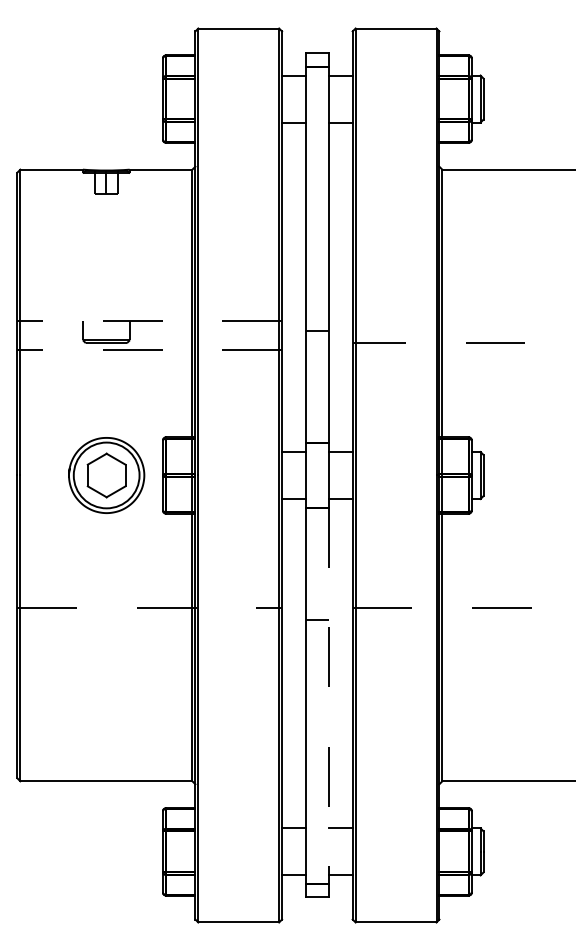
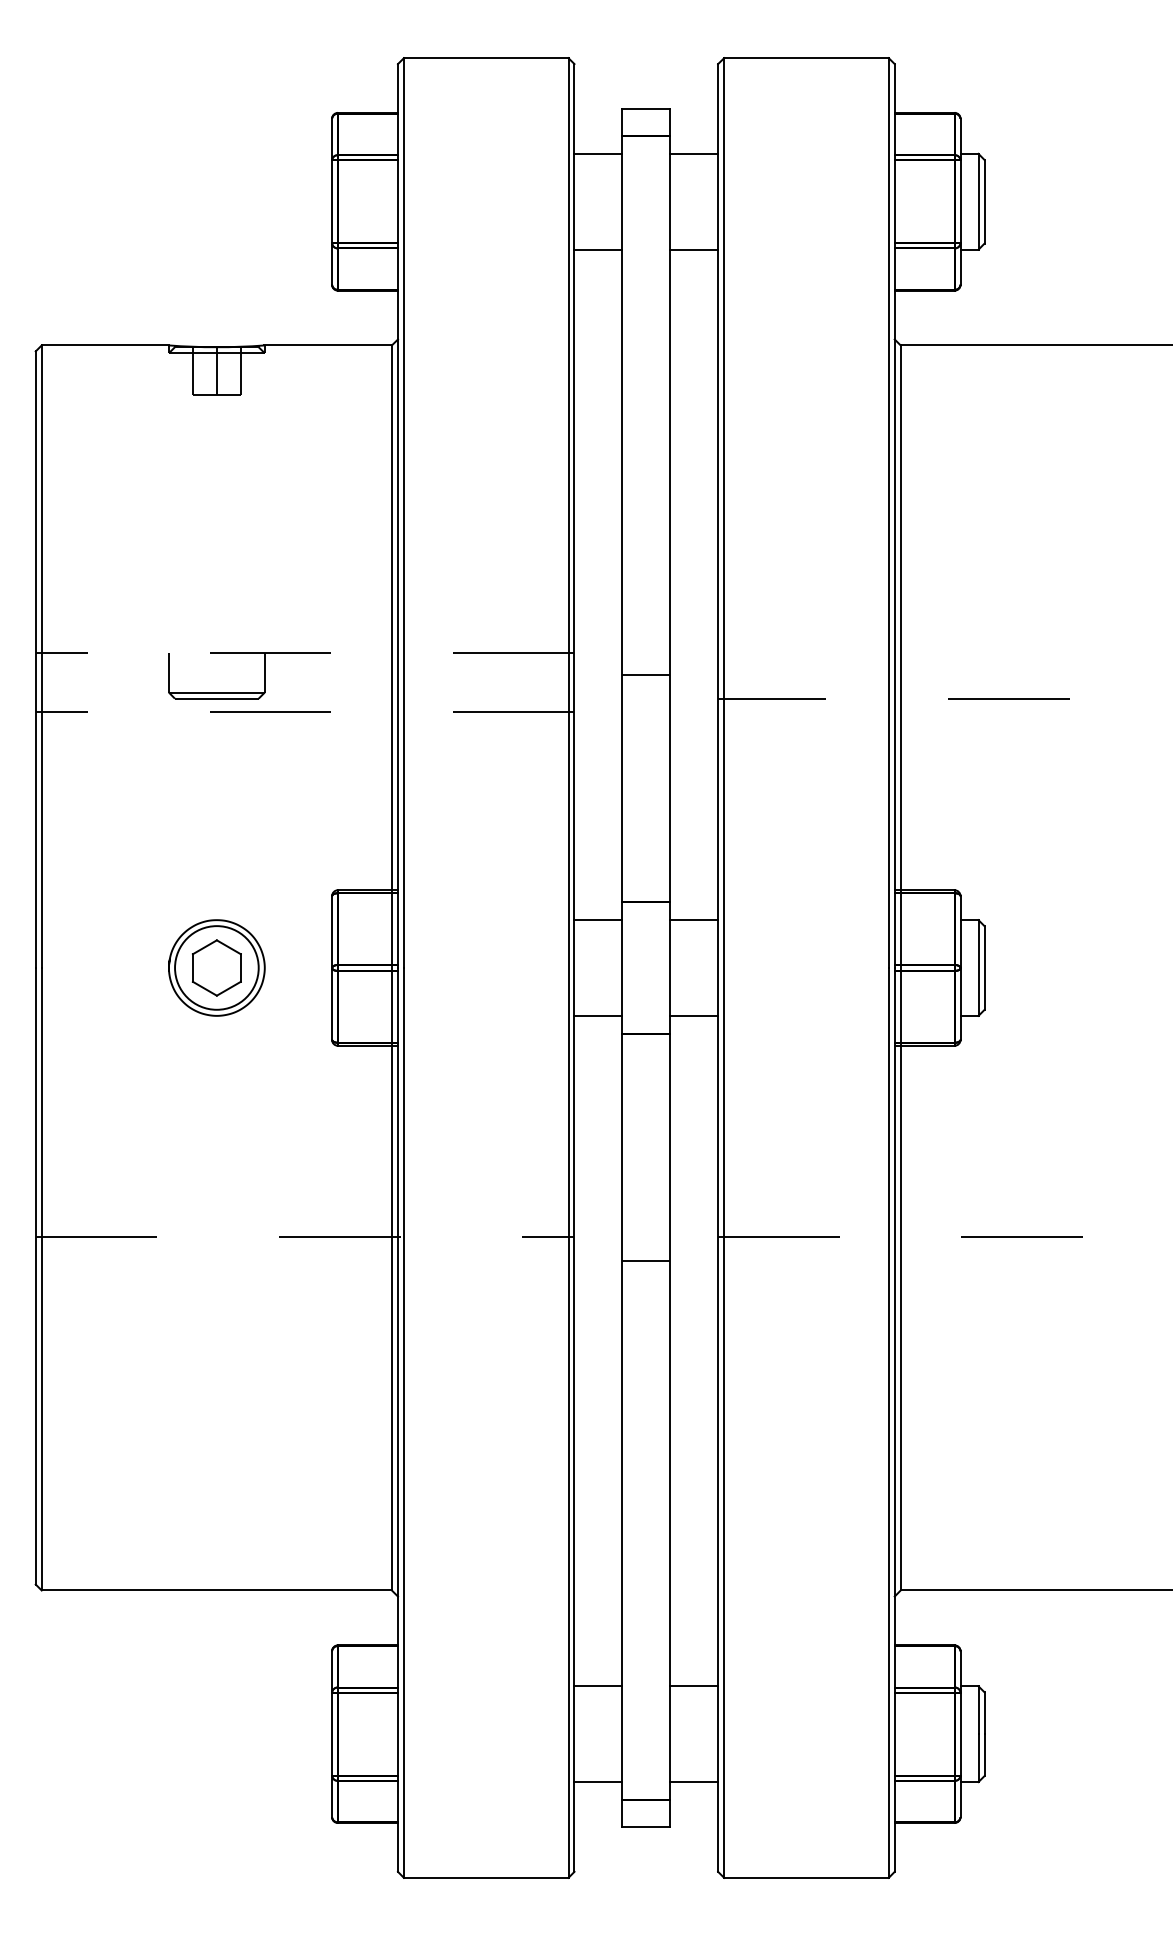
part: (105, 475) -> (215, 968), size x0.62
line: (329, 696) -> (670, 1417), dashed -> solid

